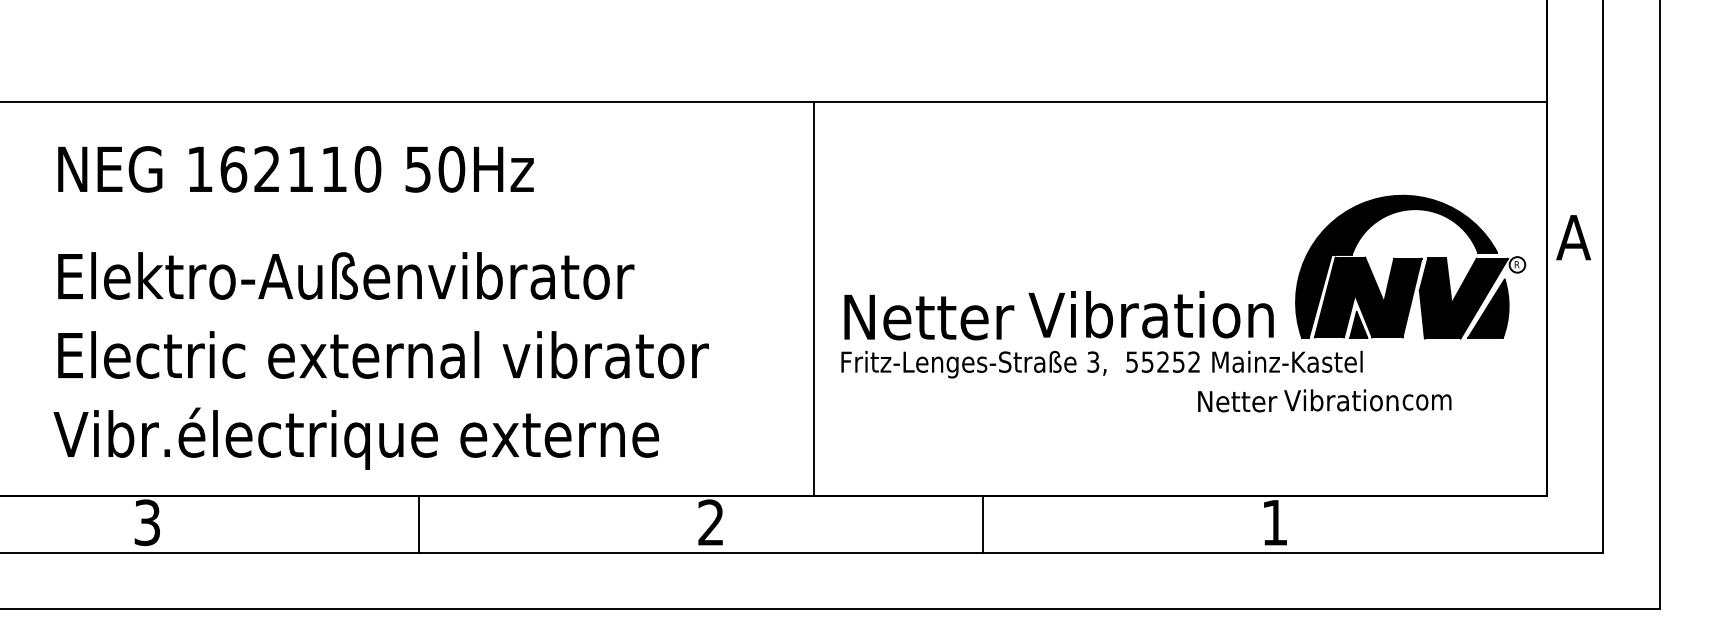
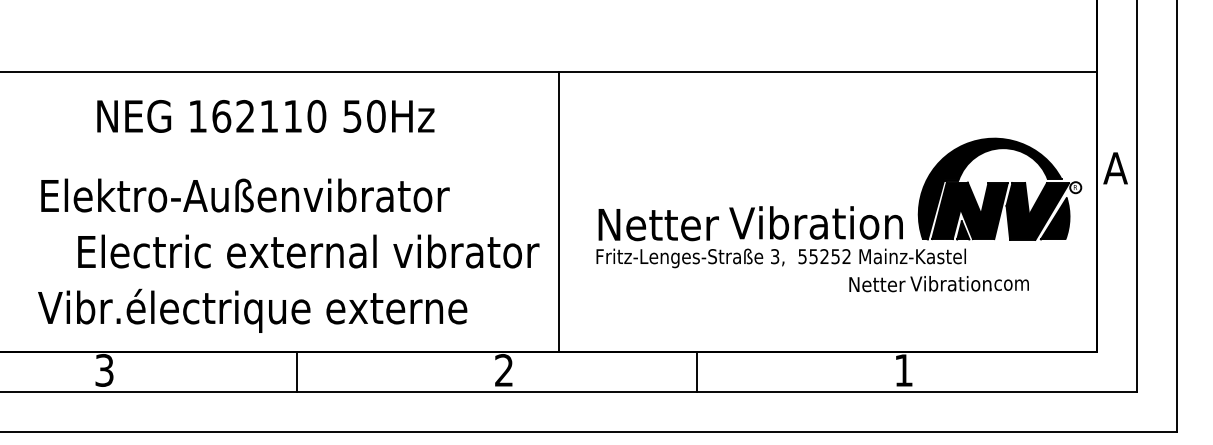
text: (295, 169) -> (265, 116), moved
line: (814, 298) -> (559, 211), moved
text: (383, 354) -> (308, 251), moved

